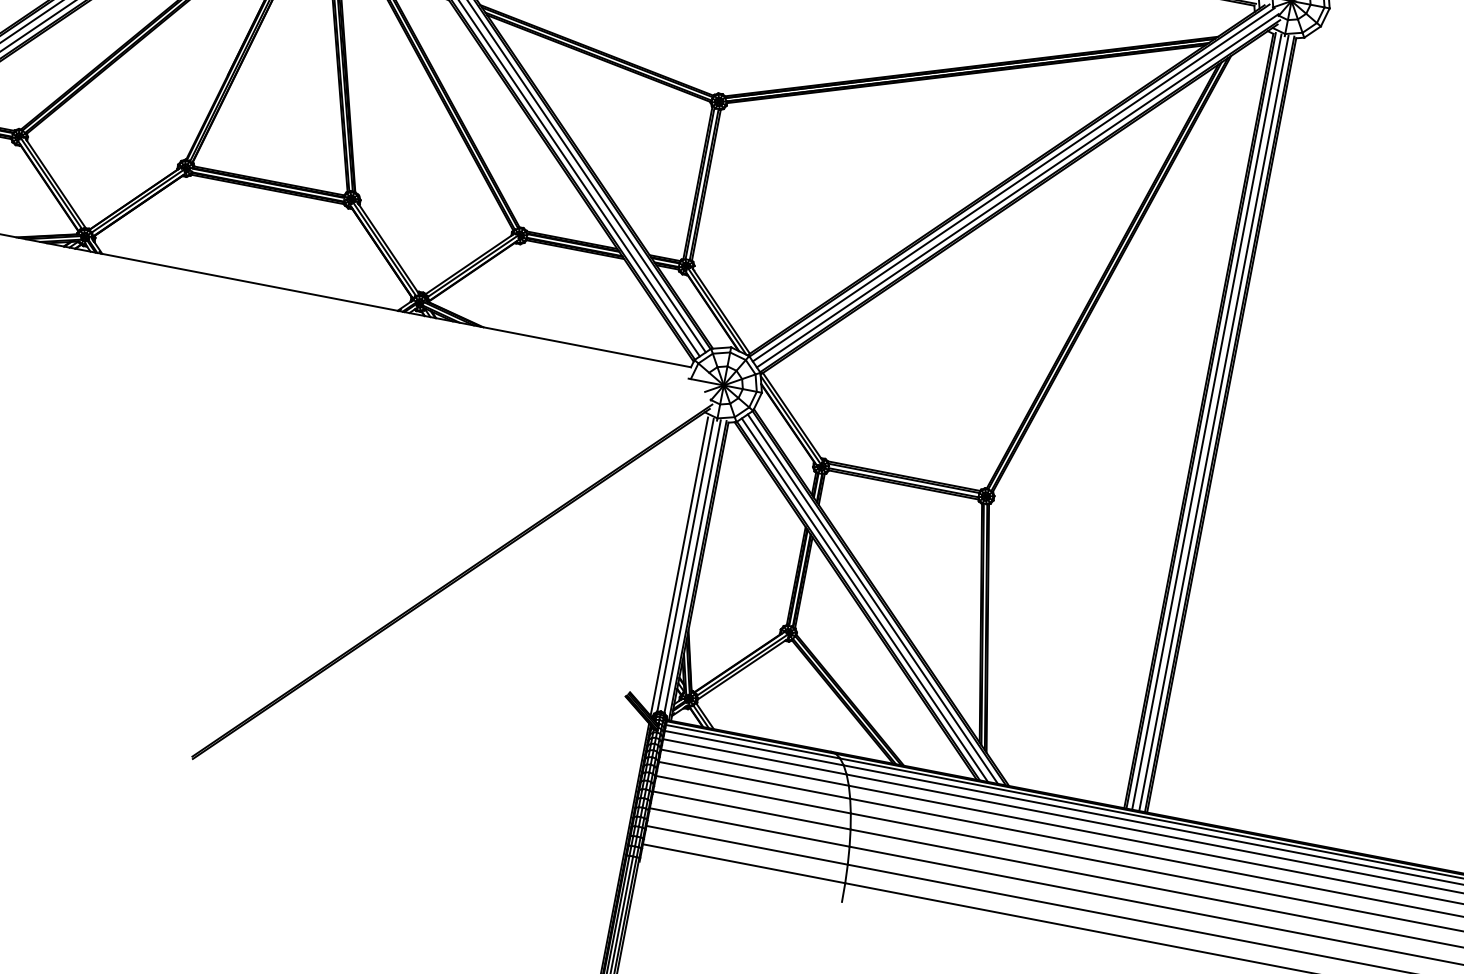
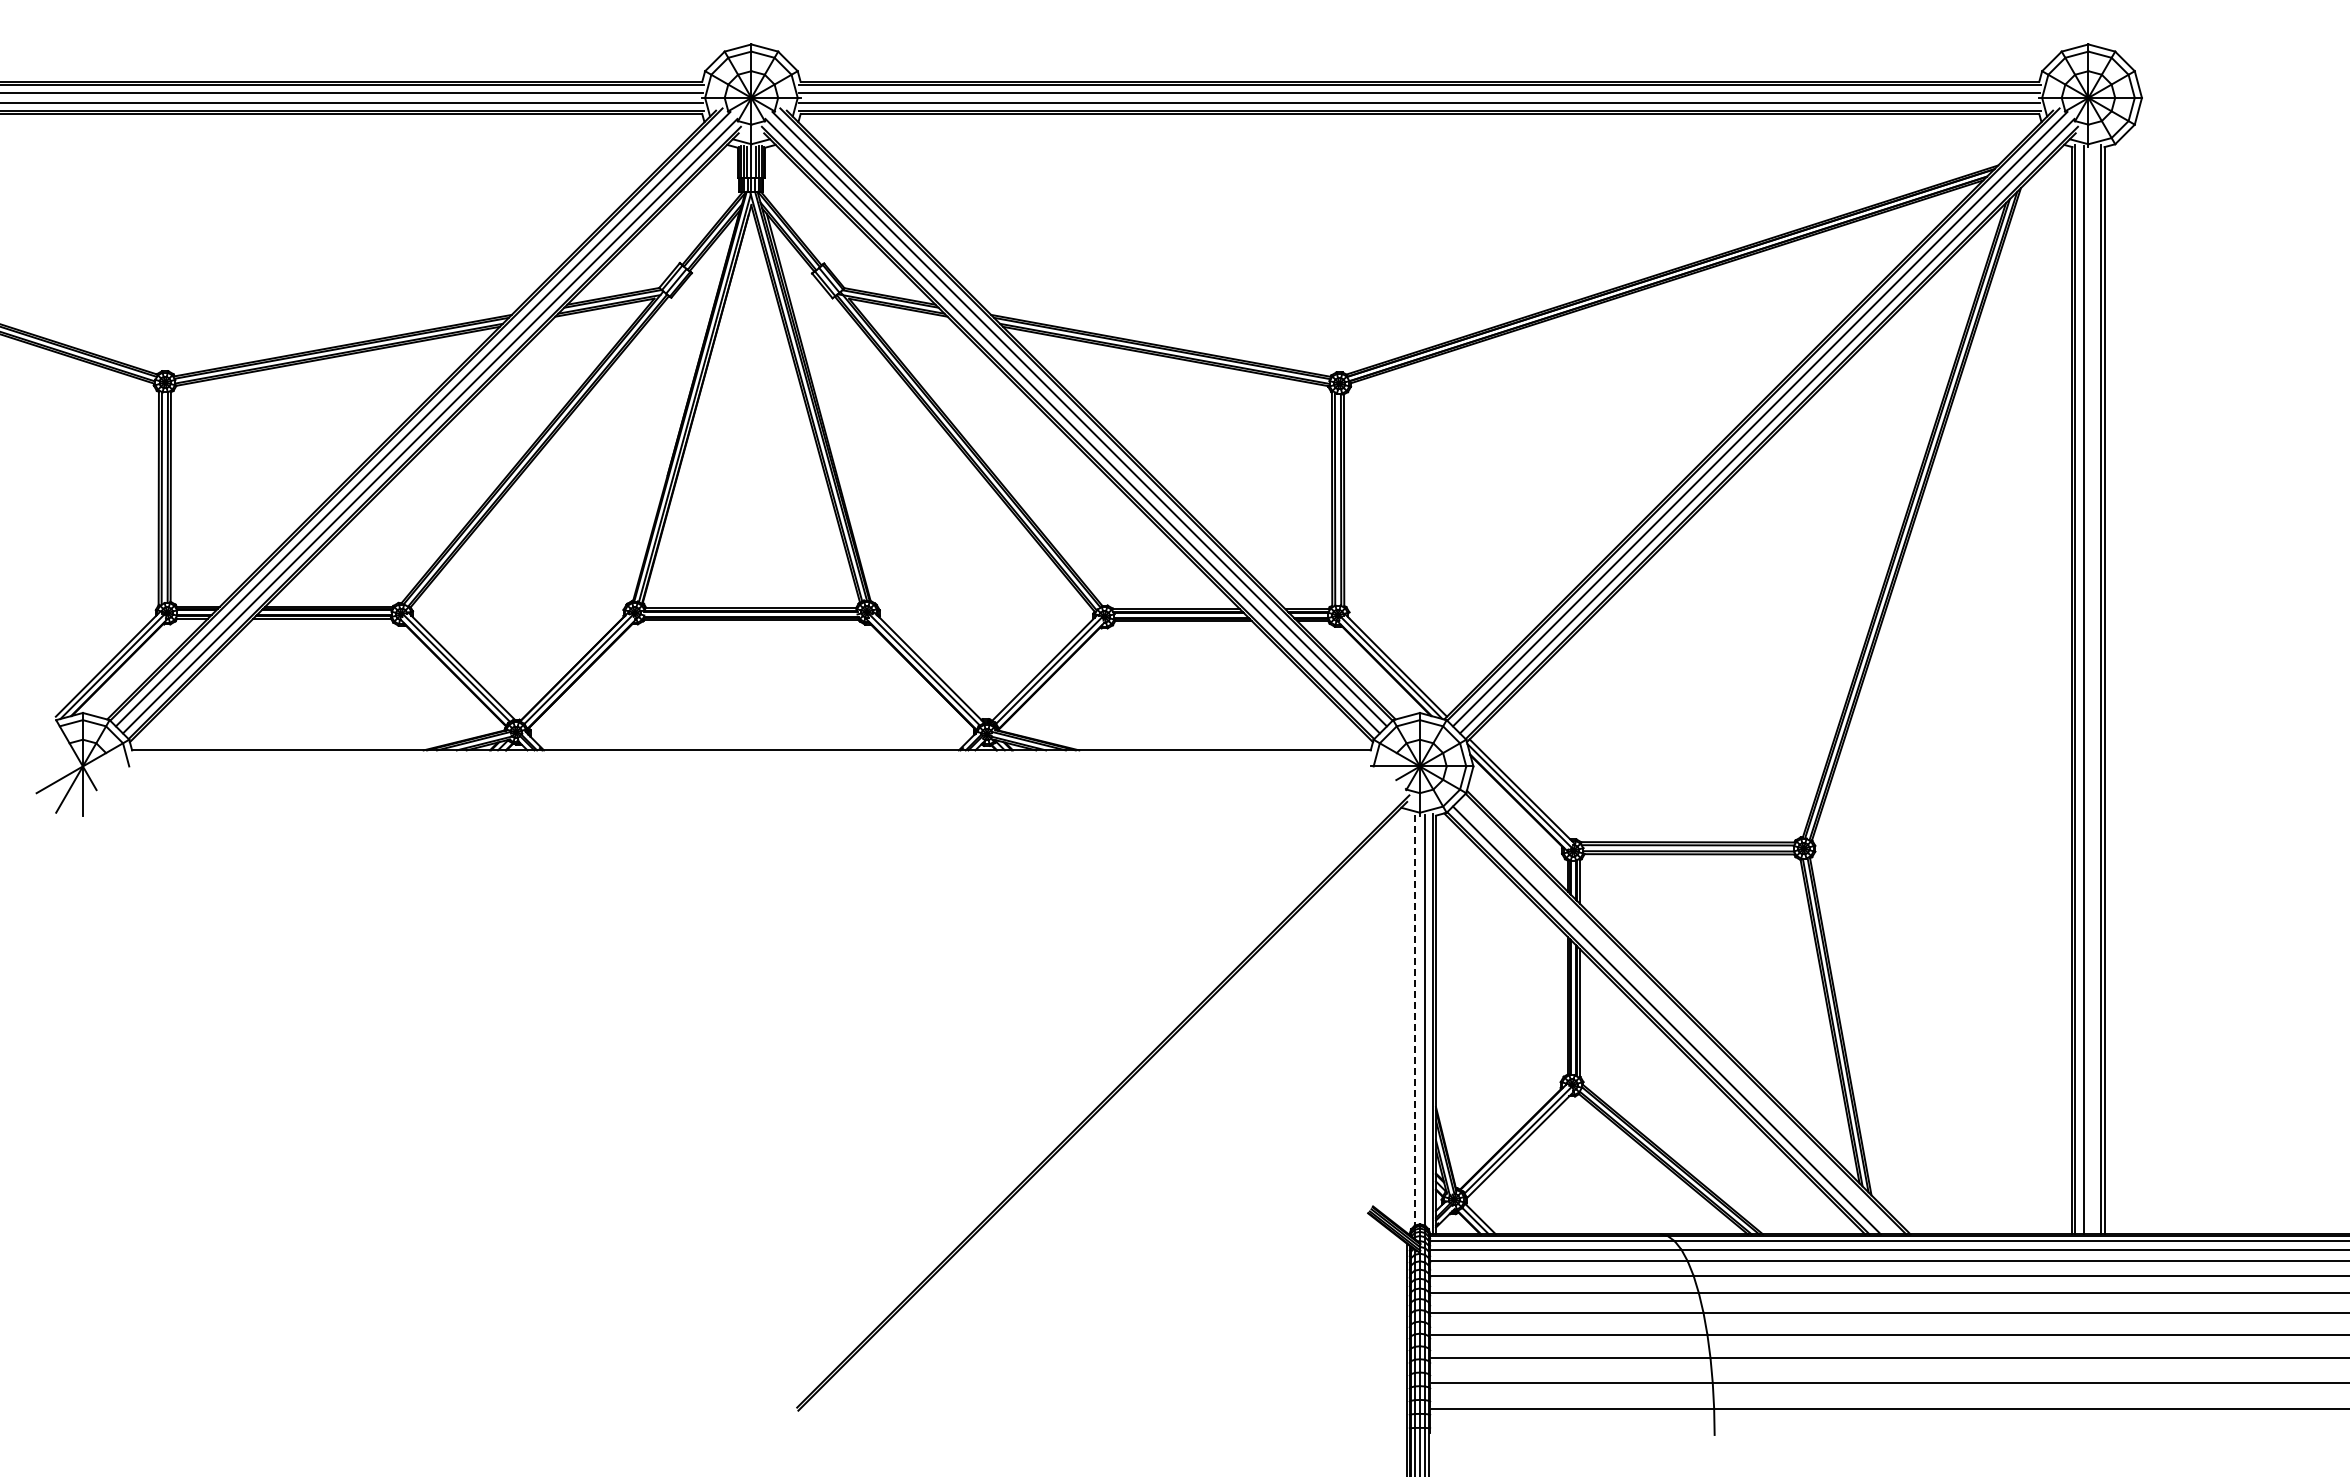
line: (1214, 423) -> (2093, 689), removed
line: (679, 565) -> (1406, 1022), removed
line: (685, 565) -> (1414, 1020), solid -> dashed
line: (872, 598) -> (1677, 1016), removed

